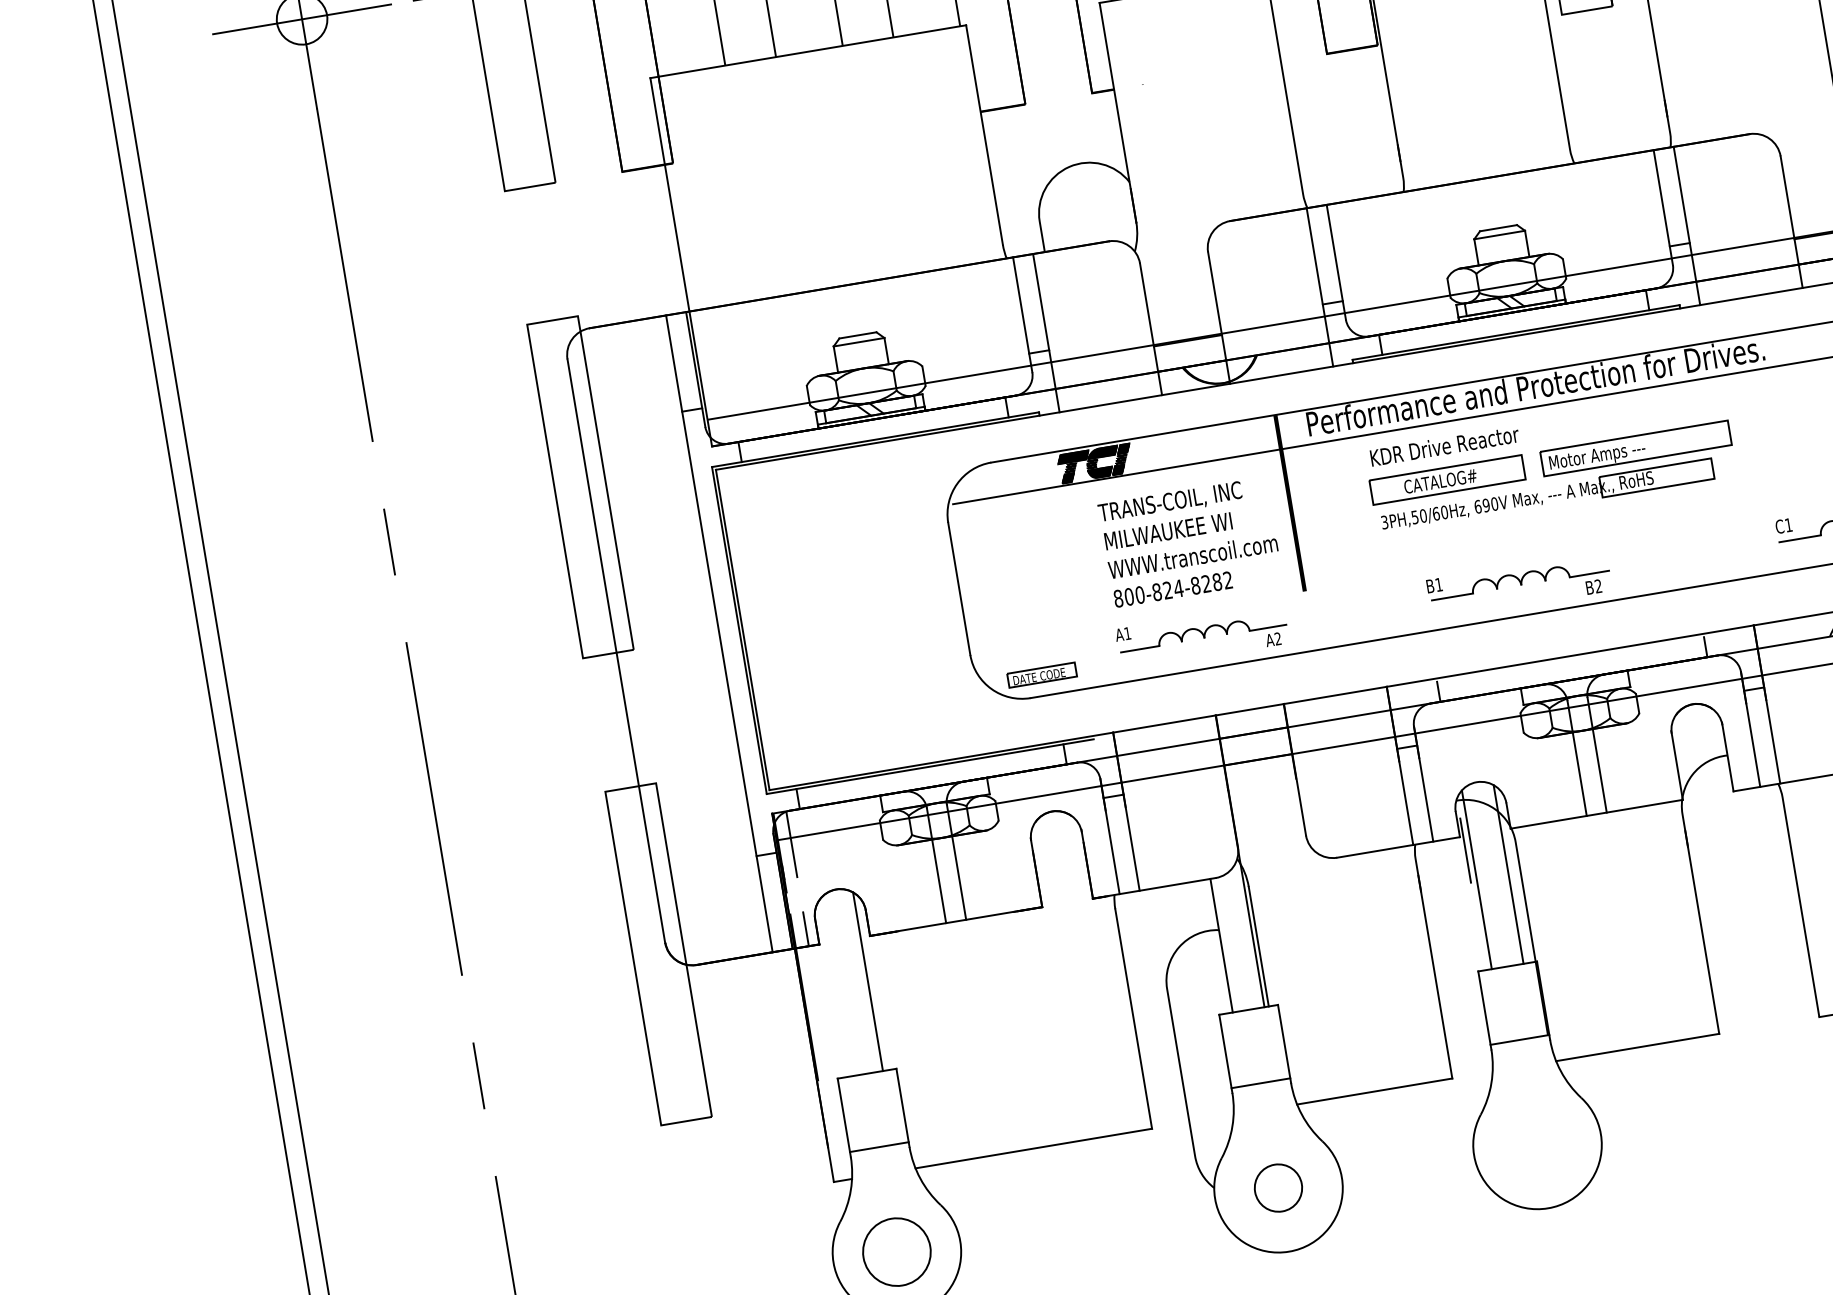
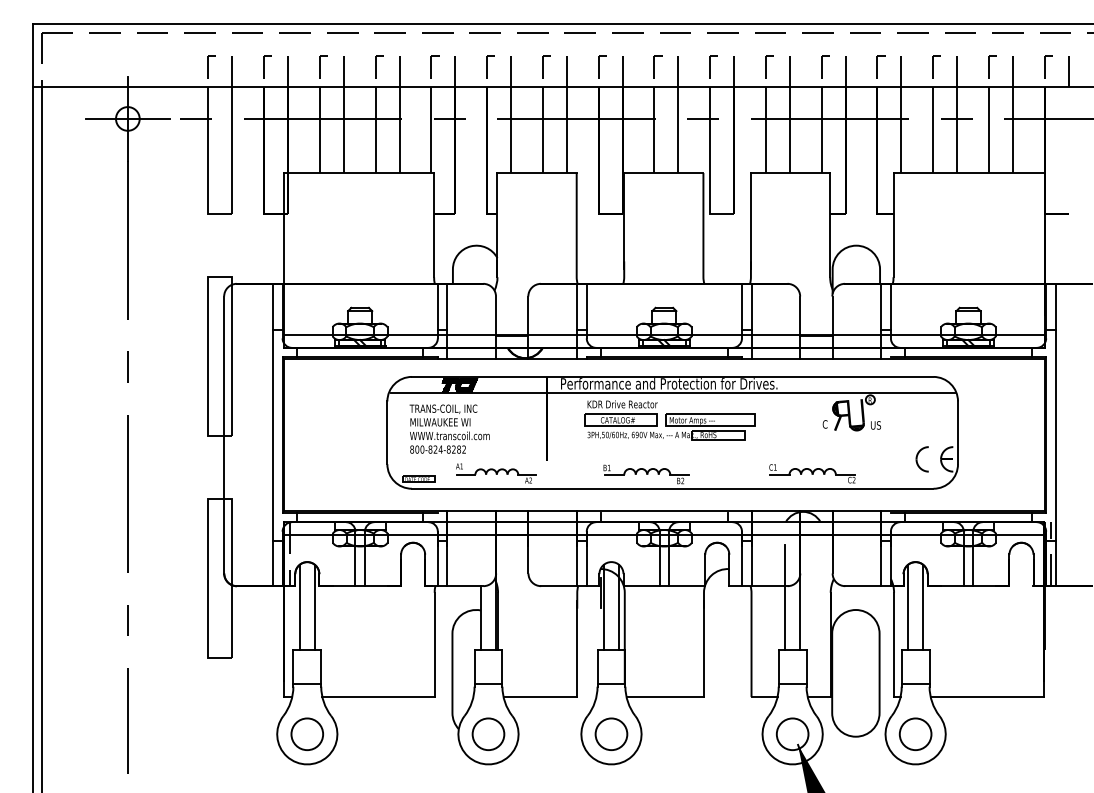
text: (1189, 541) -> (449, 428), moved
line: (835, 985) -> (299, 606), added
circle: (1537, 1143) -> (611, 733), added
circle: (1278, 1186) -> (488, 733), size x1.43

